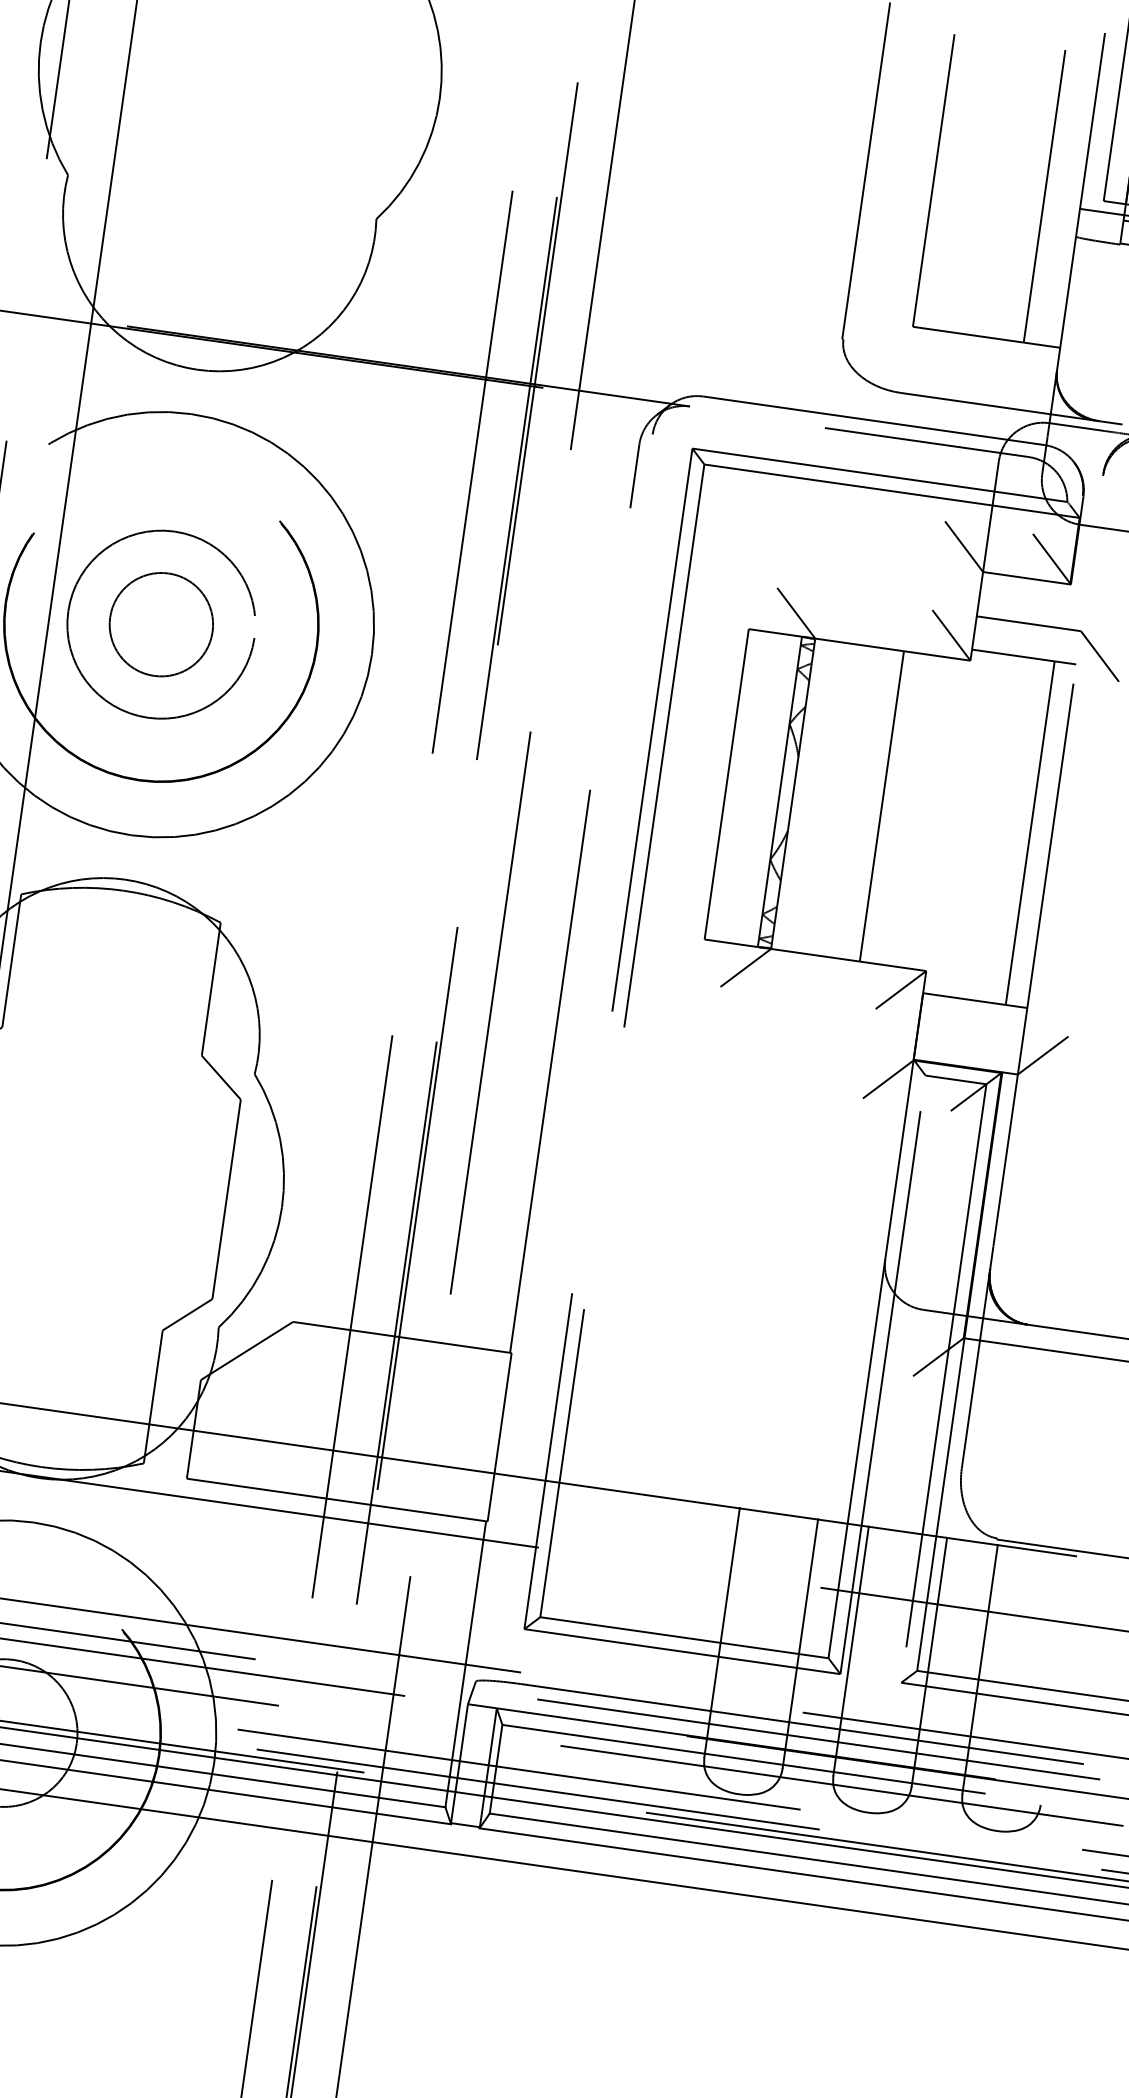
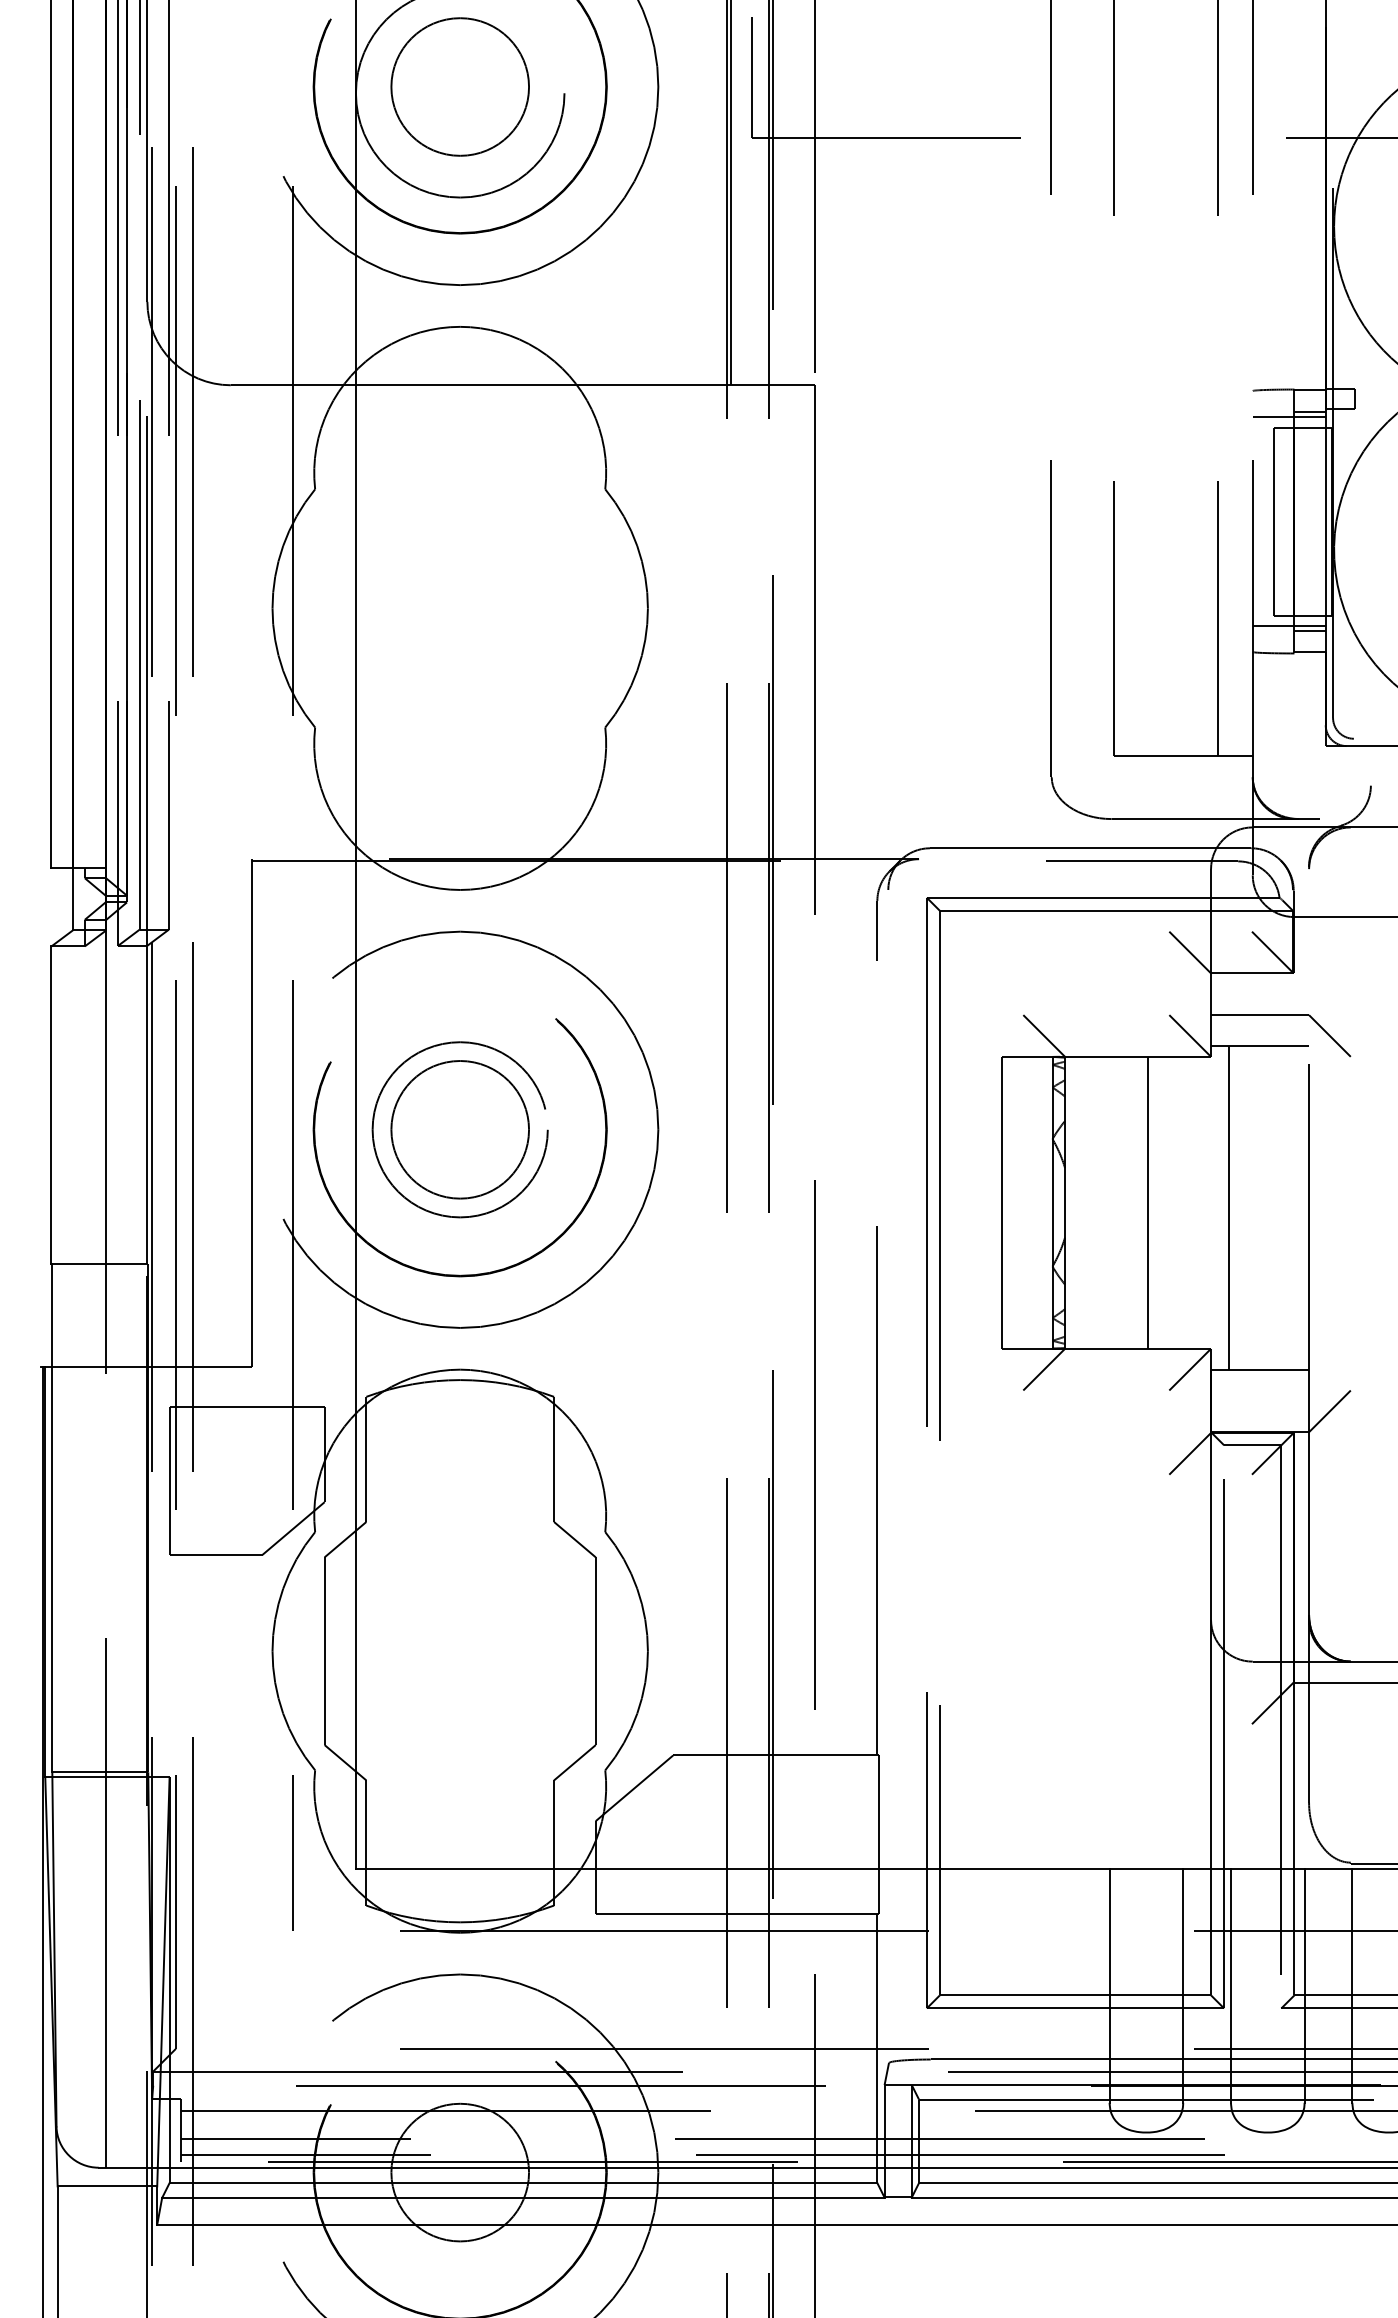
circle: (161, 624) -> (460, 1129), size x1.43
line: (1030, 832) -> (1228, 1207), moved

